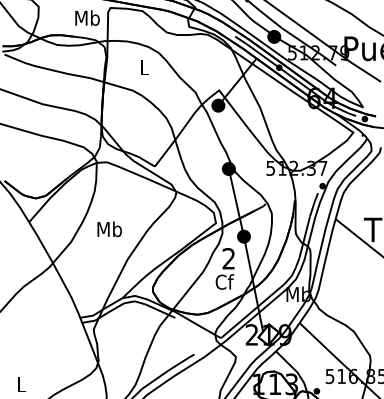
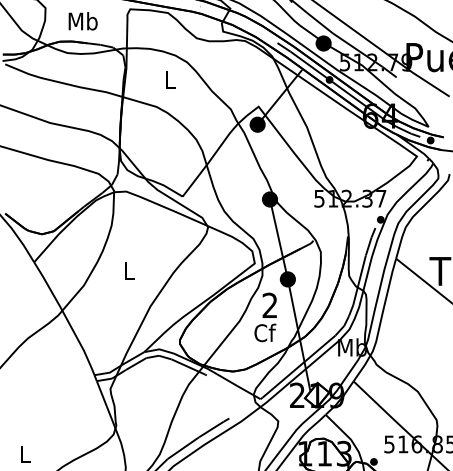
text: (86, 18) -> (82, 21), moved
text: (109, 229) -> (129, 270), Mb -> L

